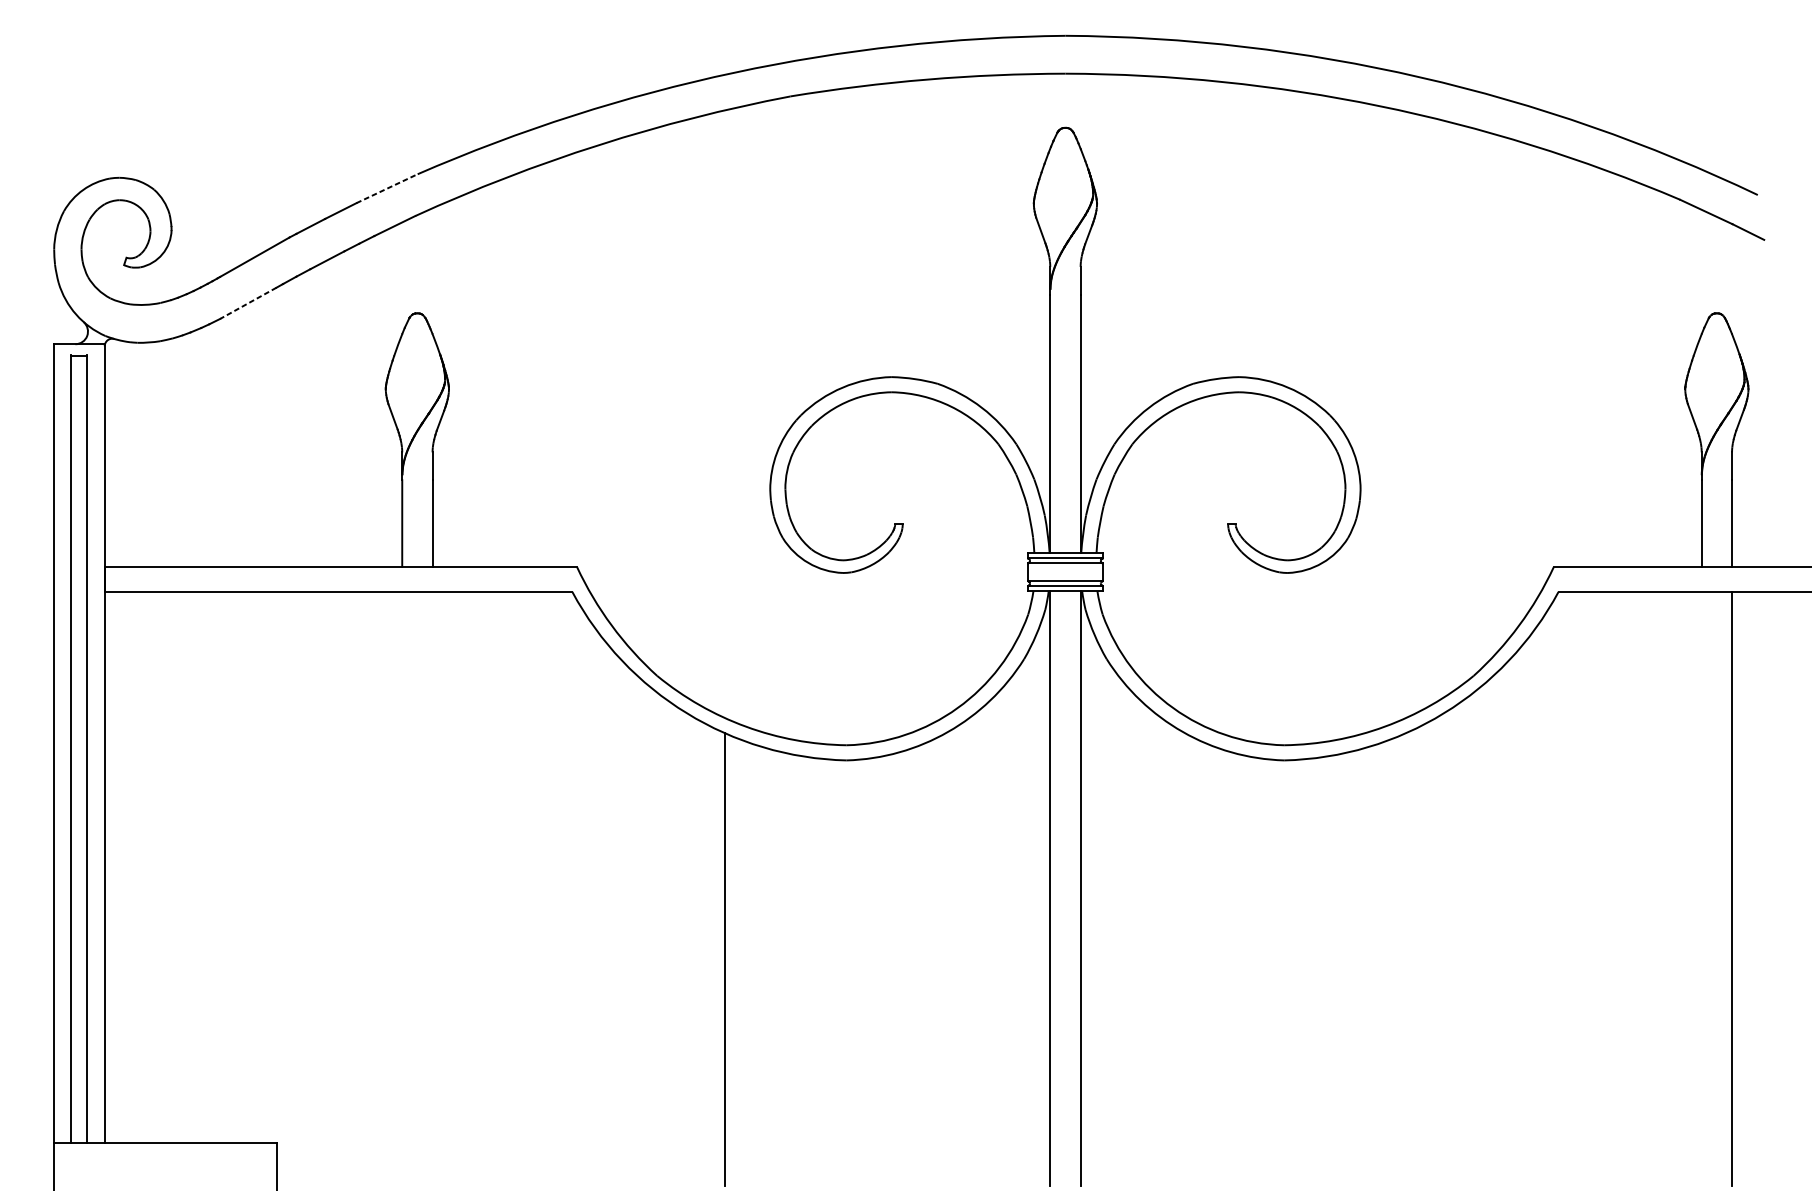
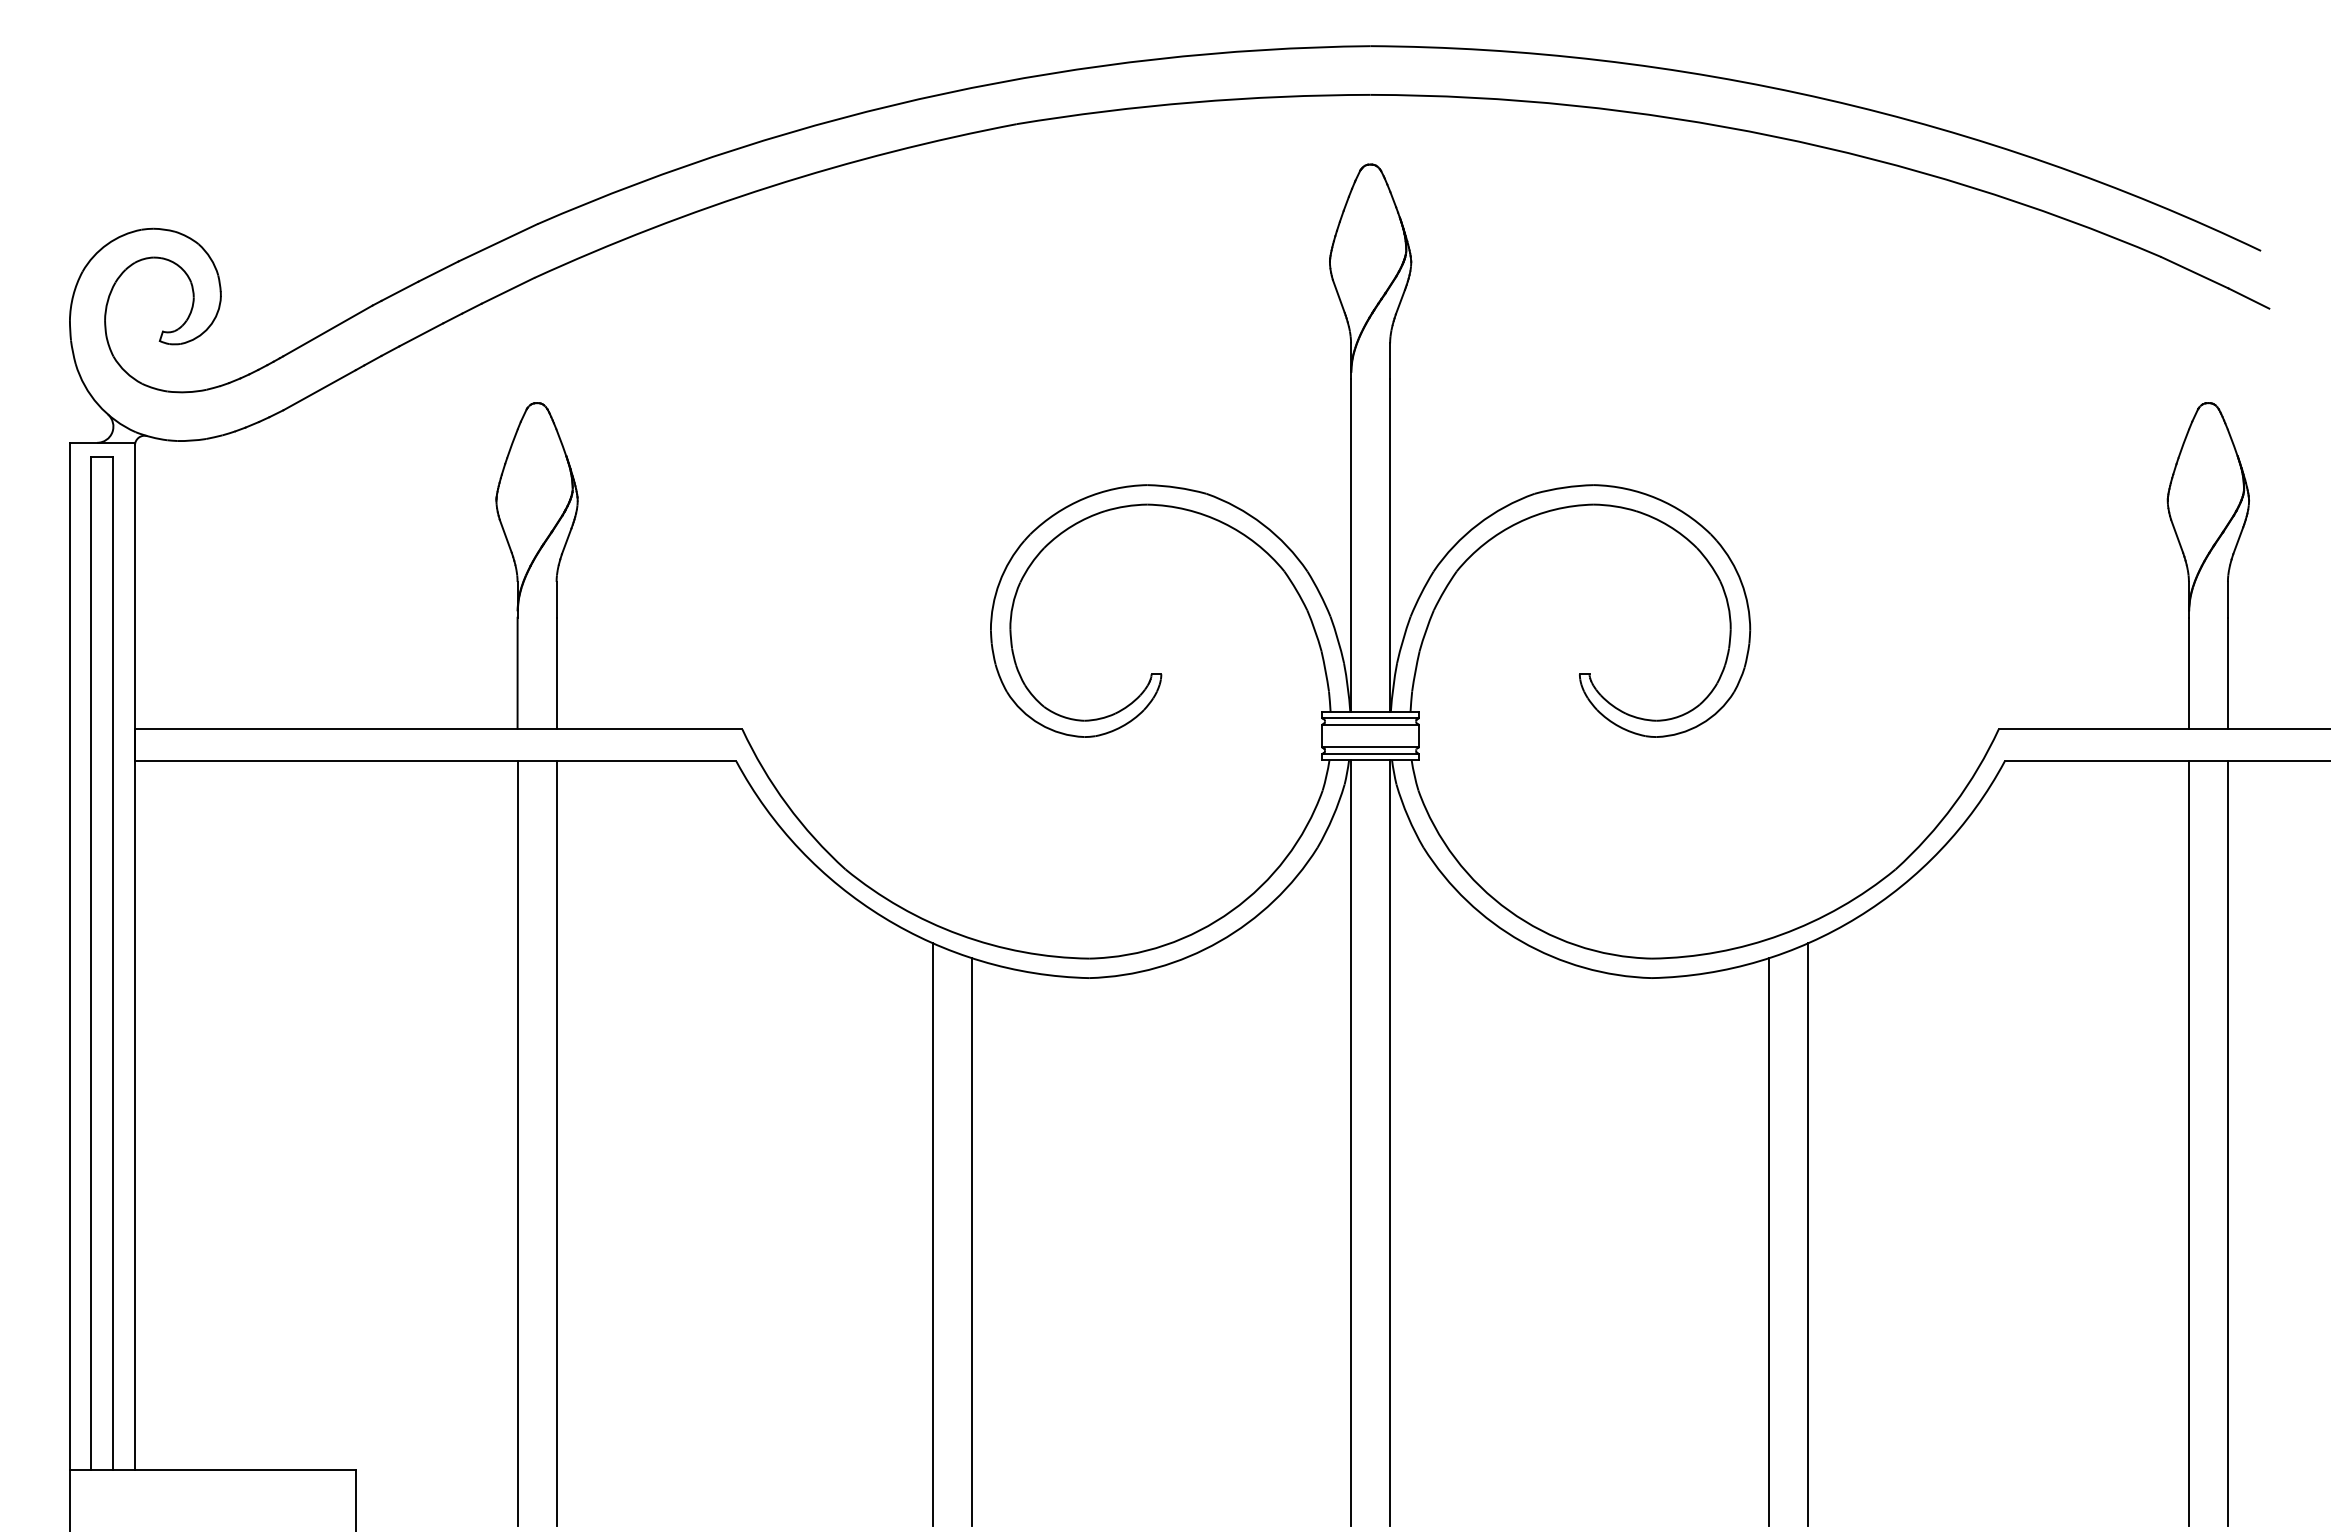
line: (387, 188) -> (498, 242), dashed -> solid
line: (248, 303) -> (319, 390), dashed -> solid
line: (402, 889) -> (517, 1143), added
line: (432, 889) -> (556, 1143), added
line: (1701, 889) -> (2188, 1143), added
line: (1405, 959) -> (1807, 1234), added
line: (755, 965) -> (972, 1241), added
line: (1374, 965) -> (1768, 1241), added

